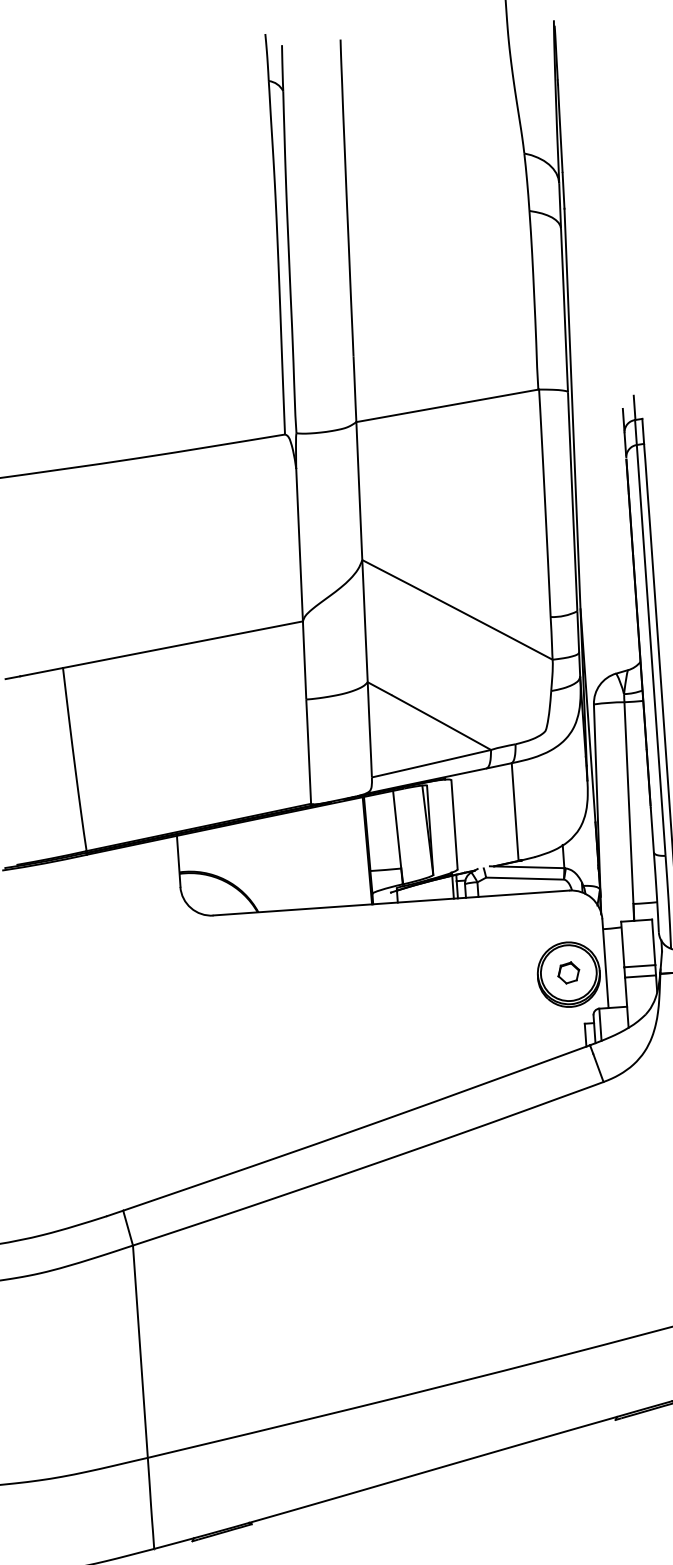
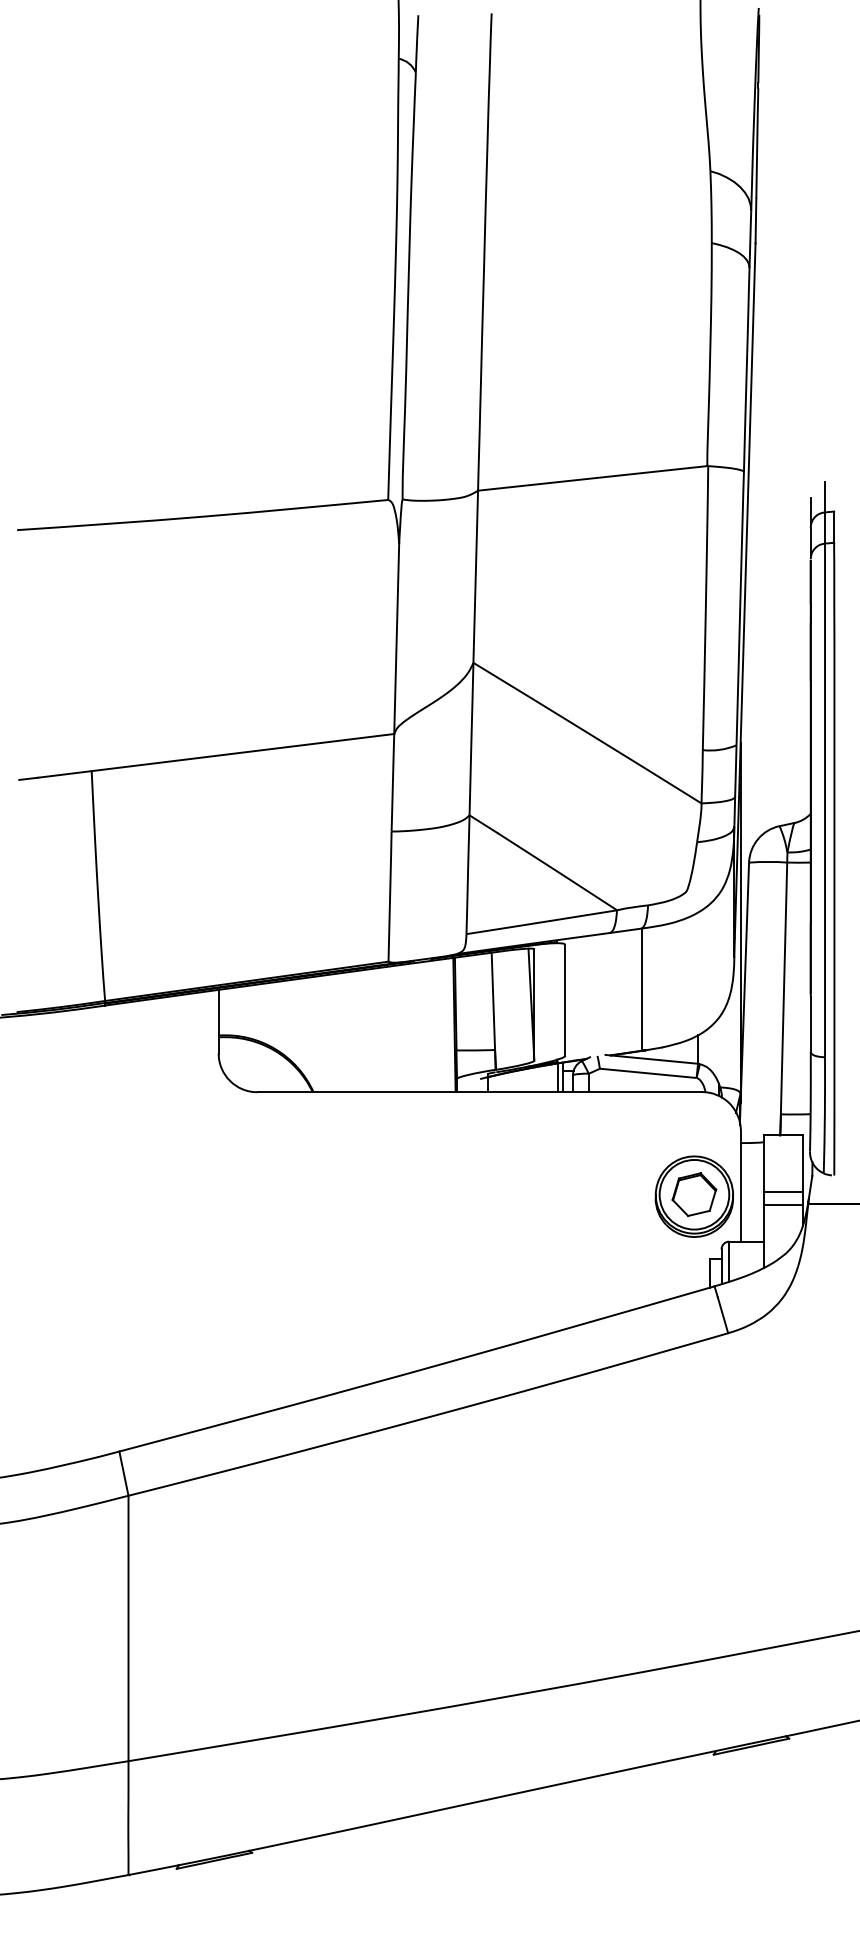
part: (568, 972) -> (694, 1194), size x1.67

